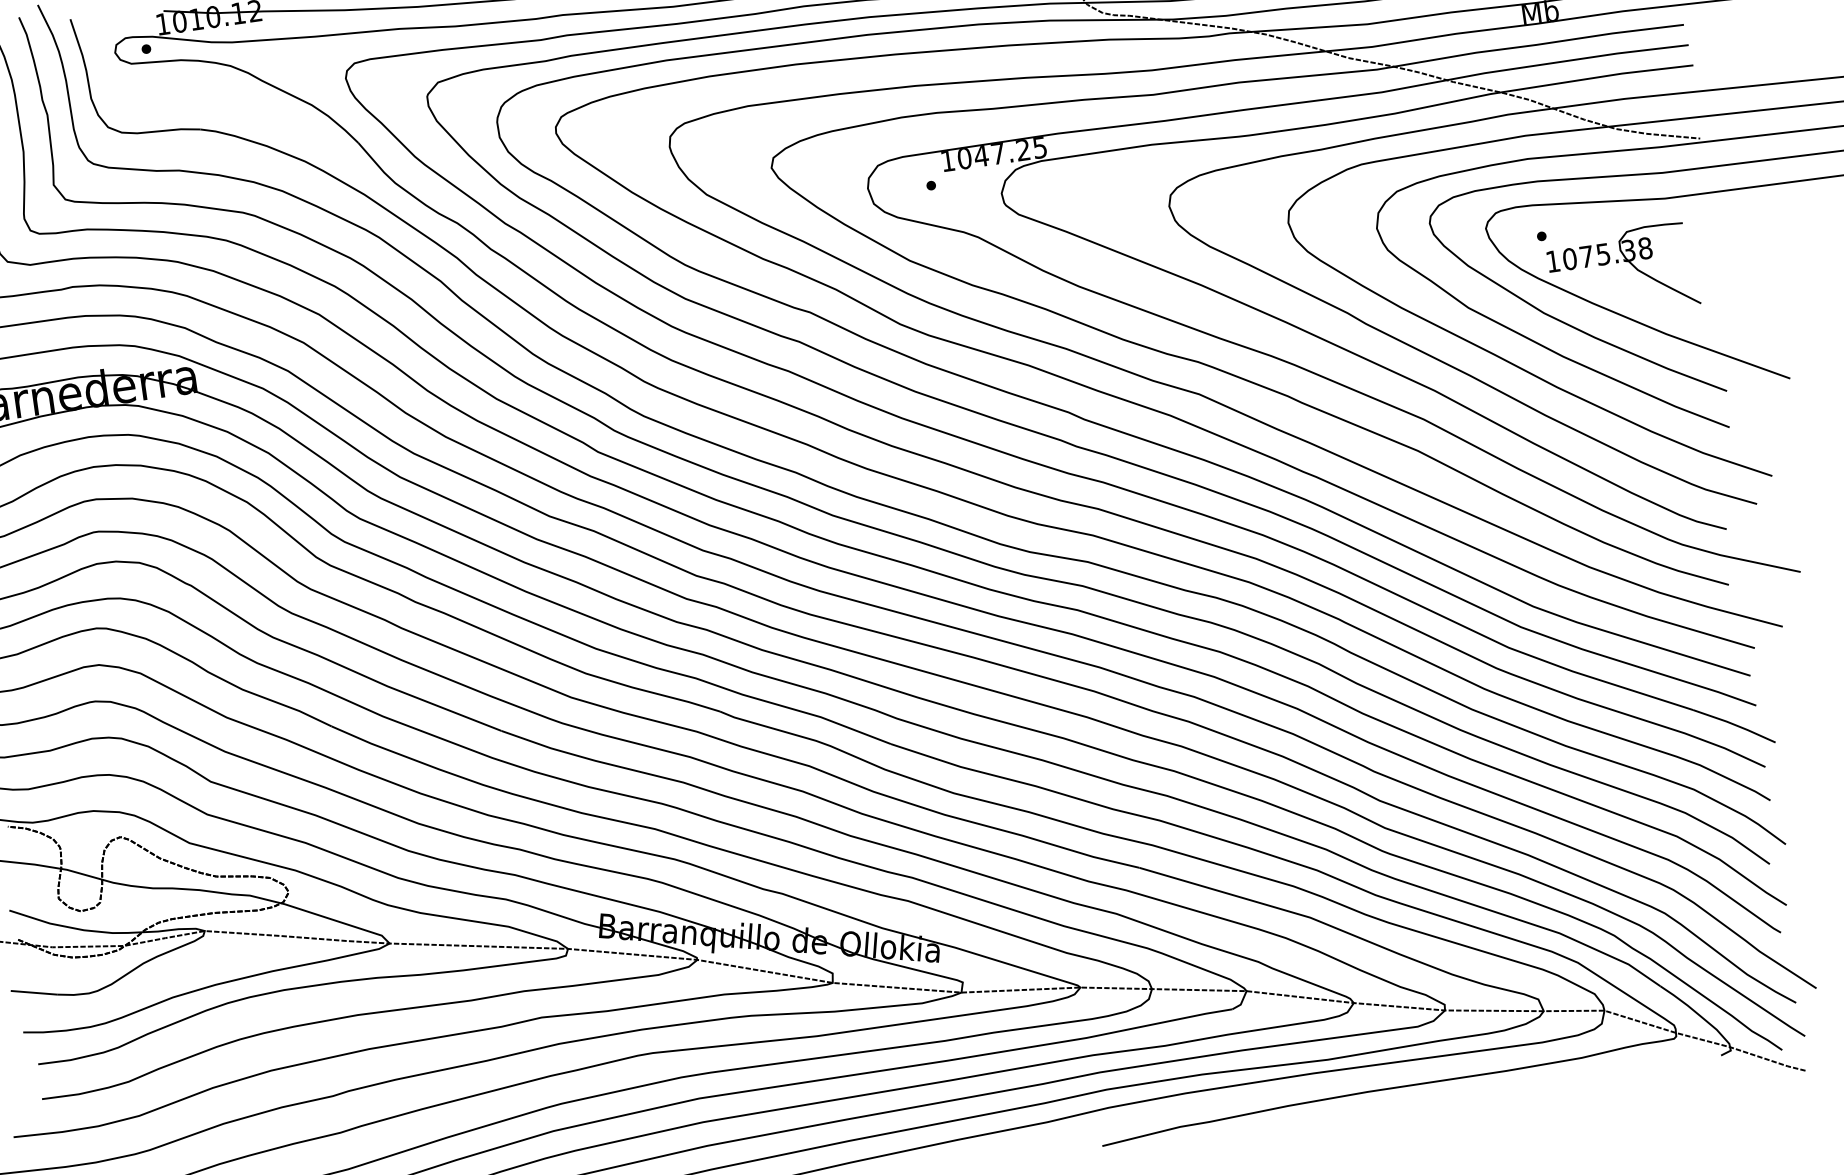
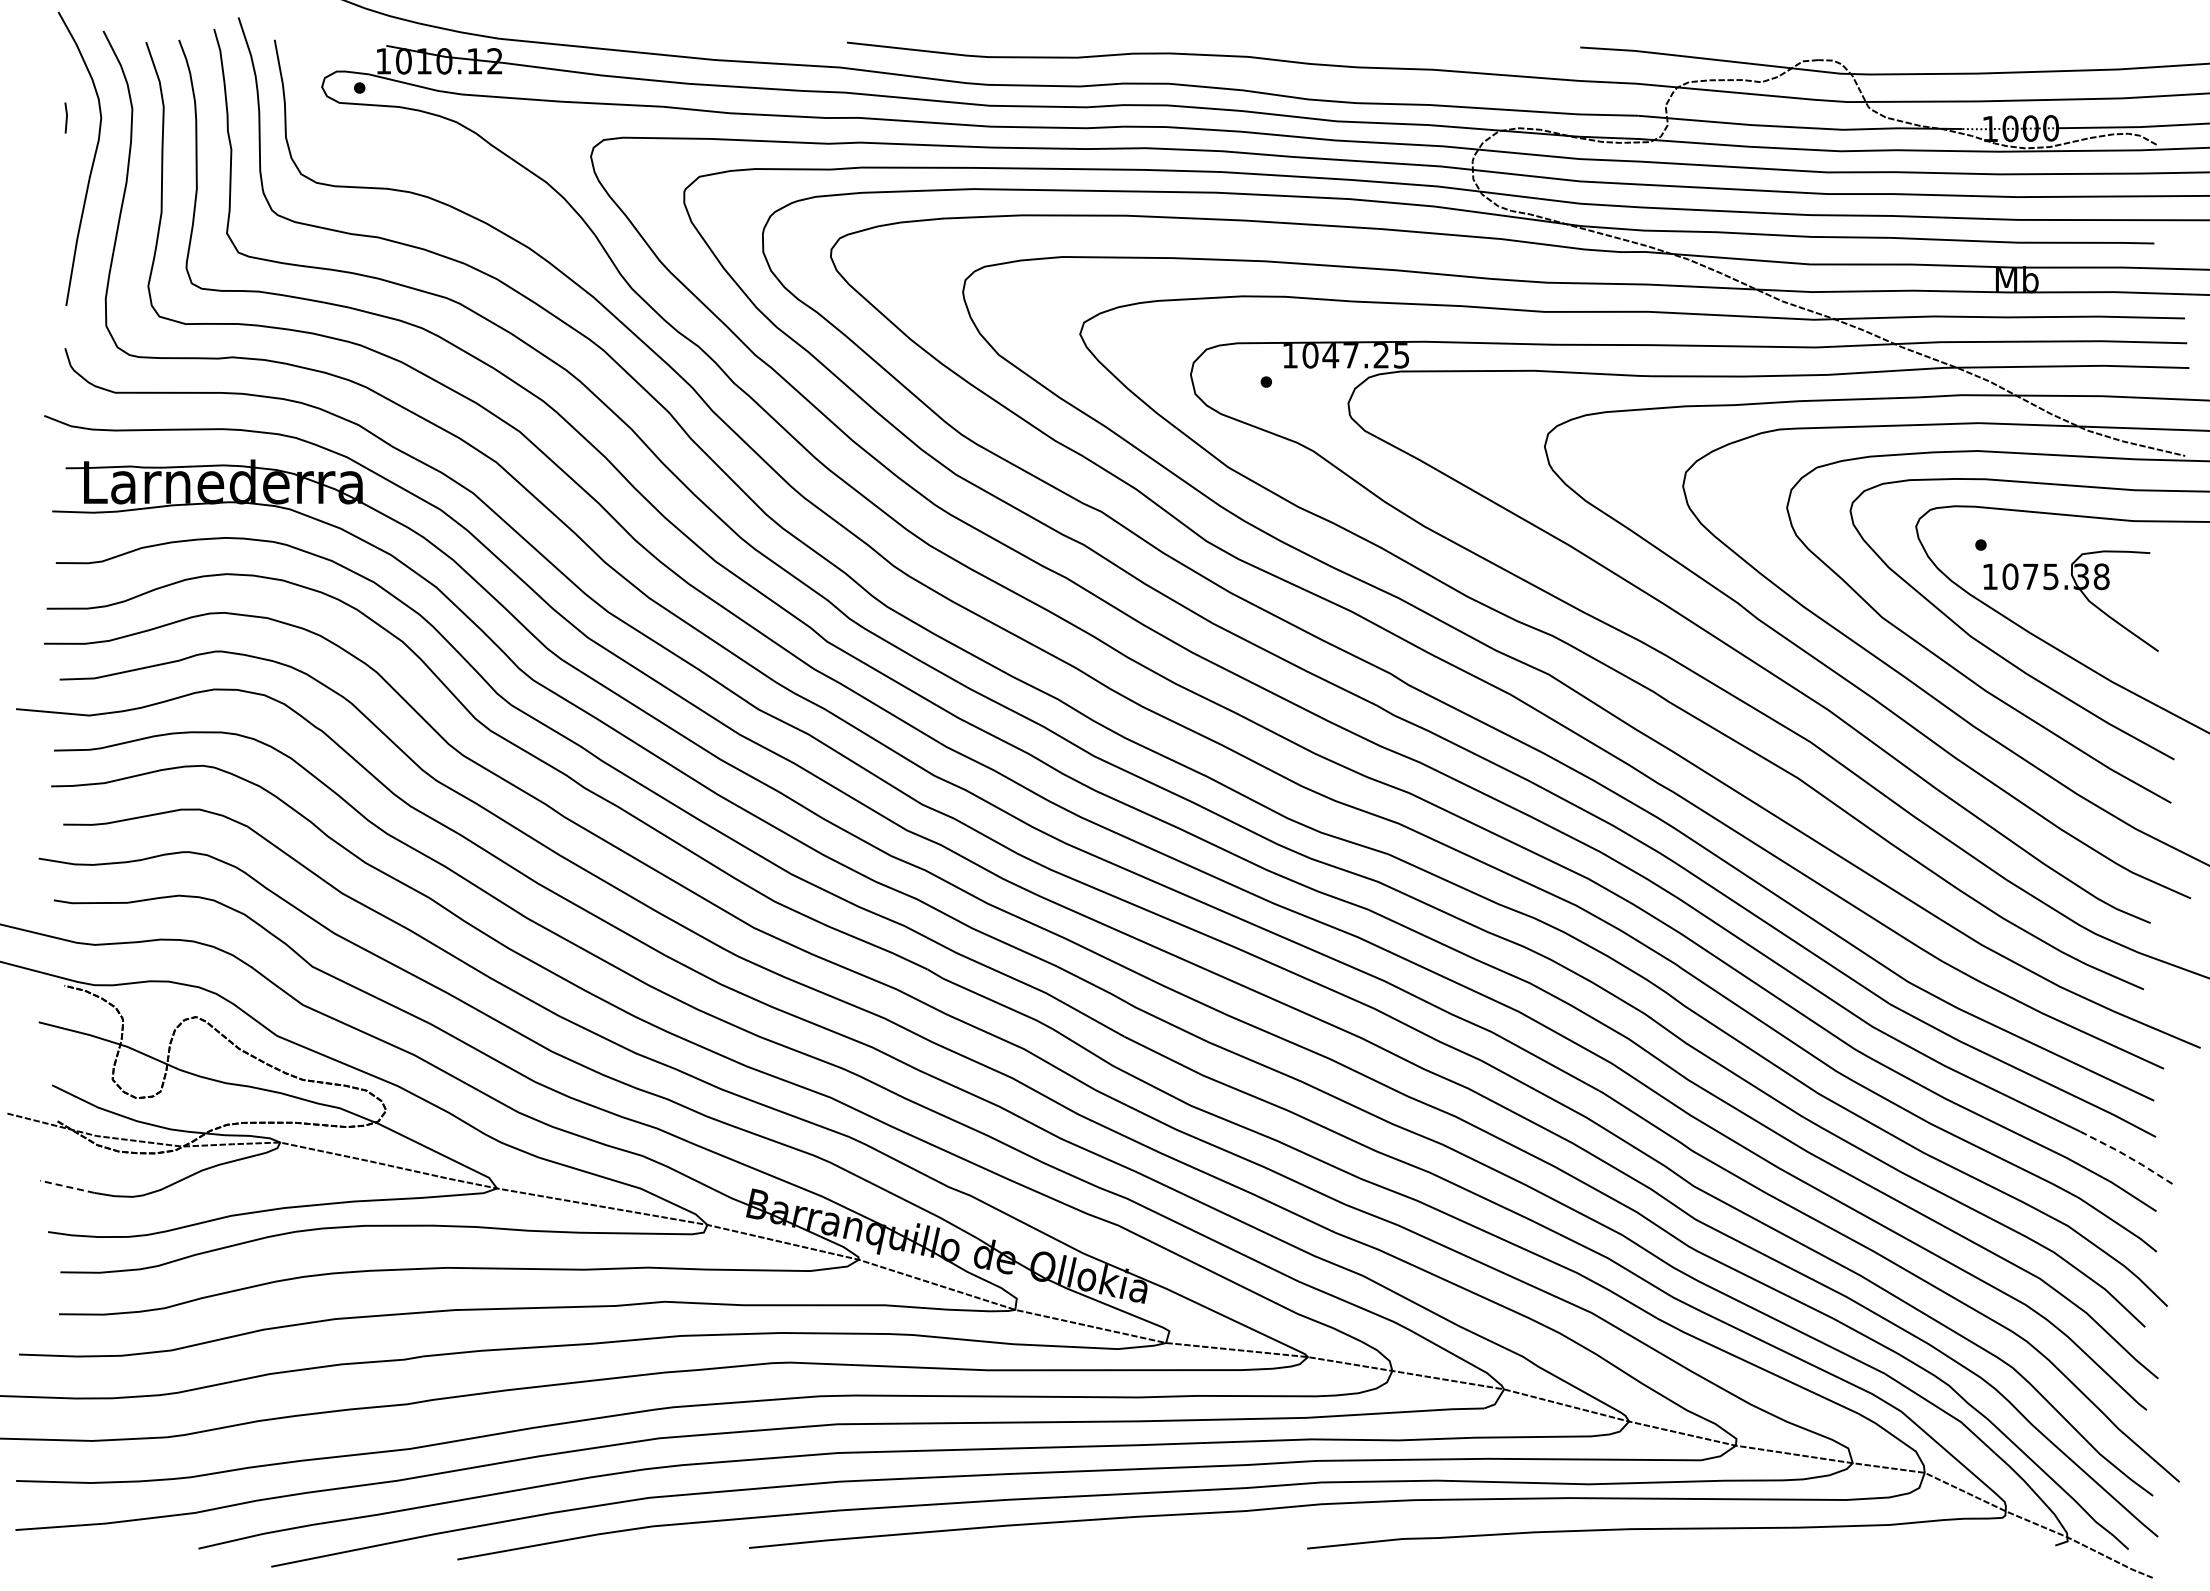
line: (1735, 725) -> (2127, 1156), solid -> dashed
line: (33, 992) -> (67, 1186), solid -> dashed

